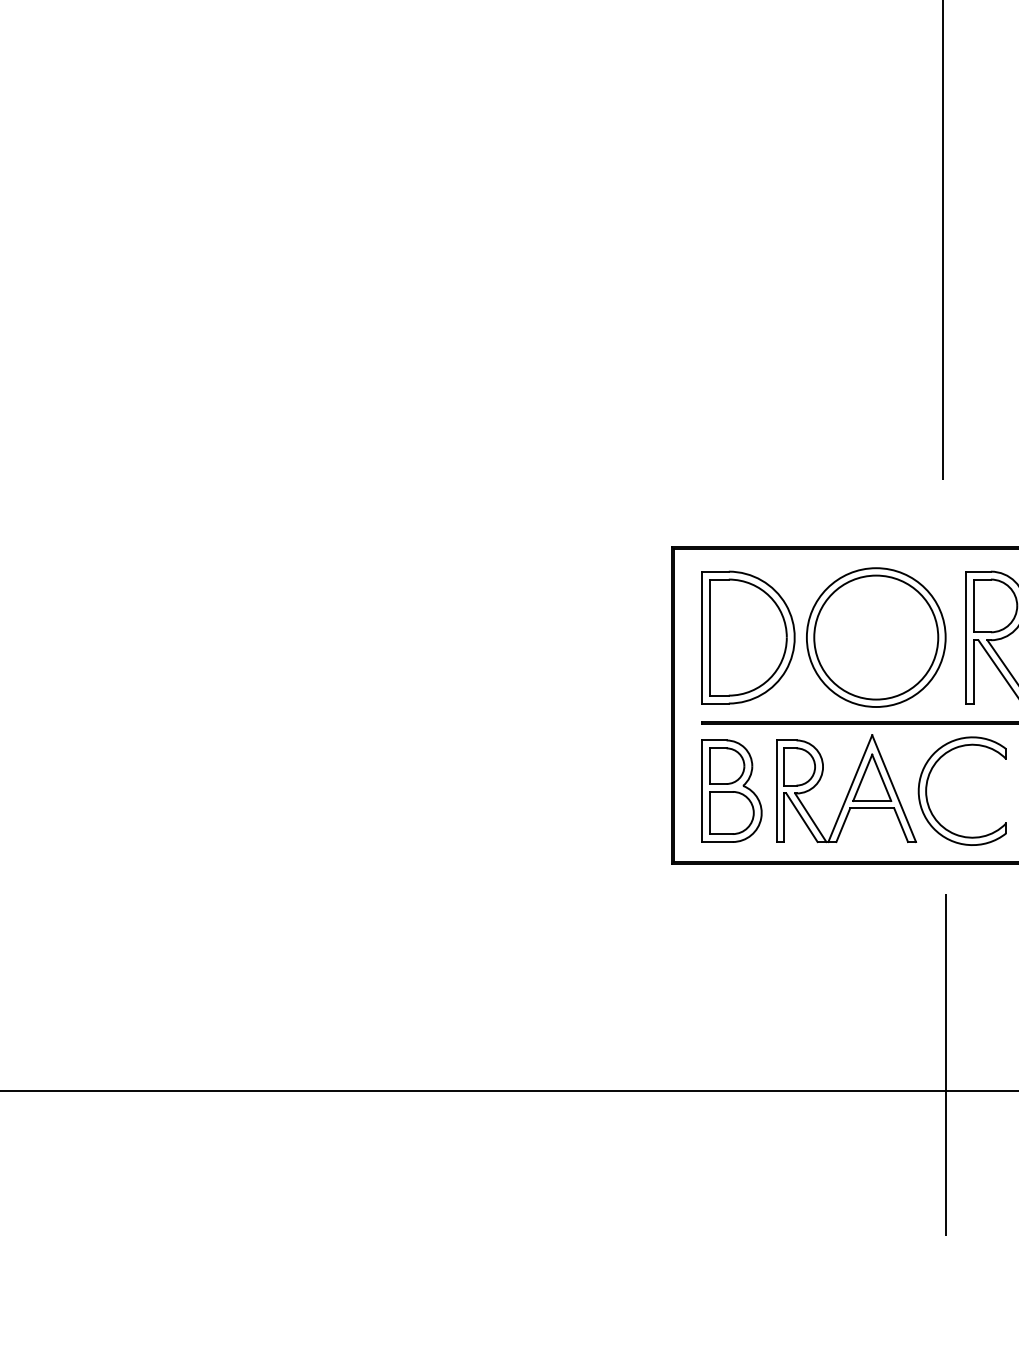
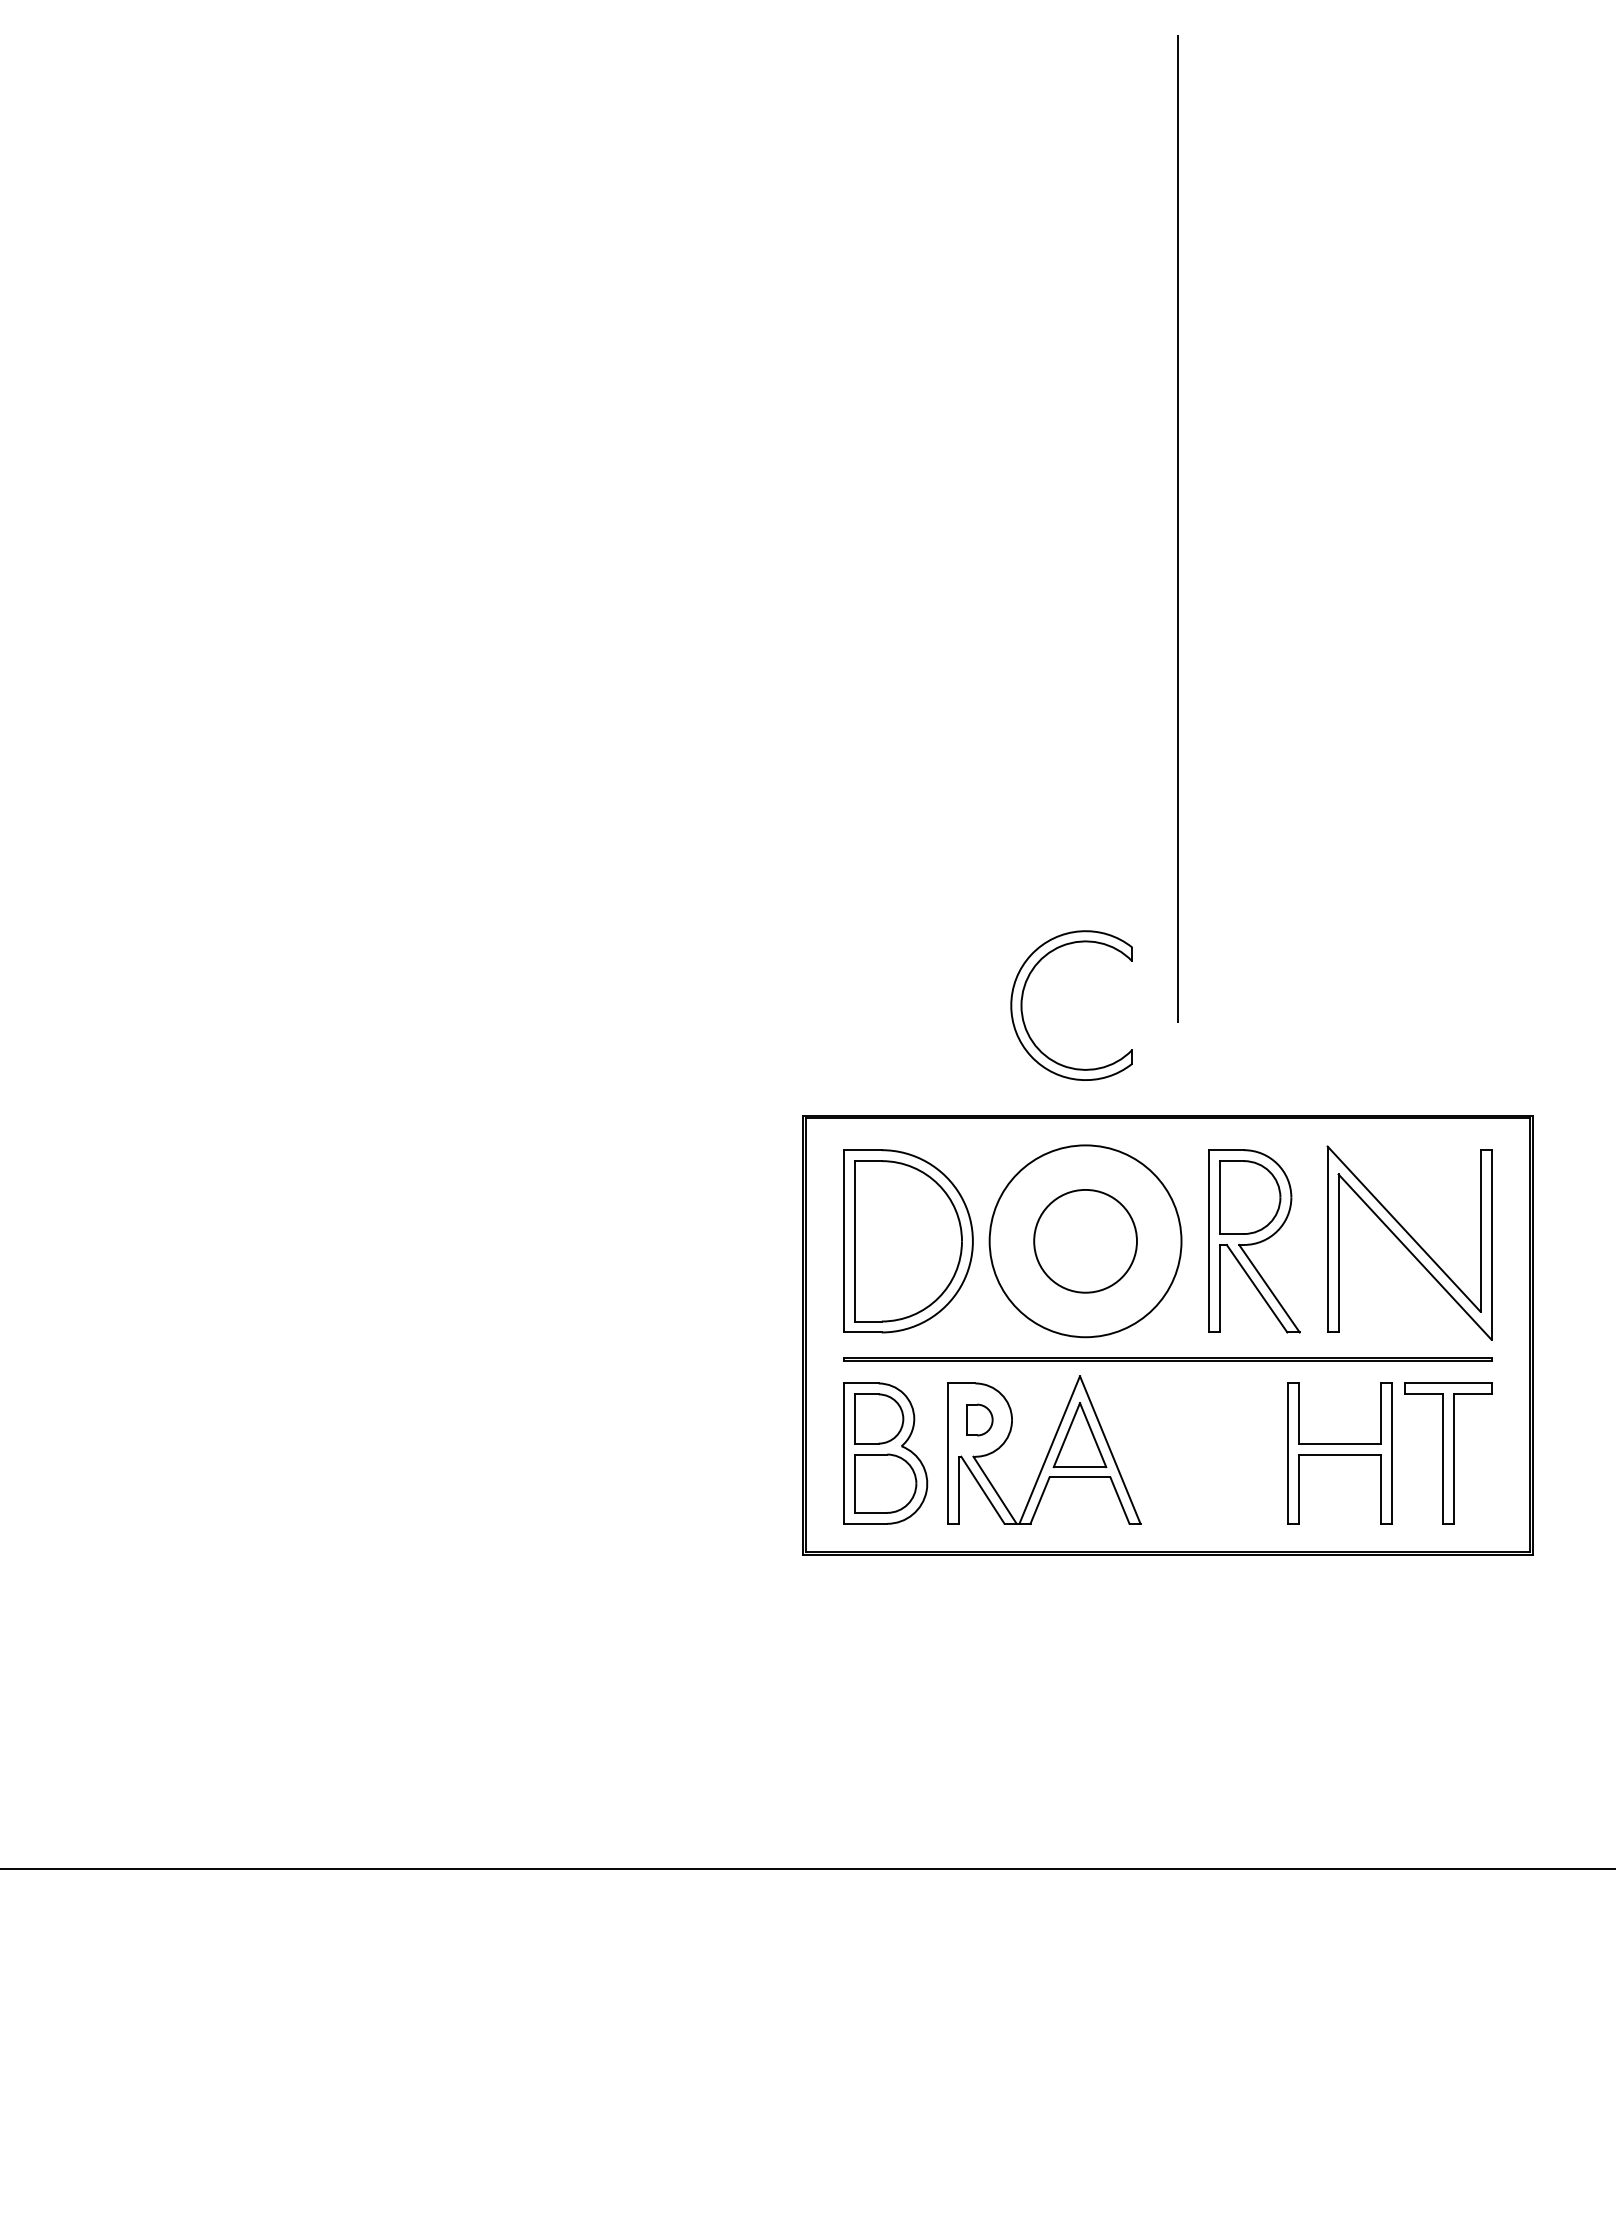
circle: (876, 637) -> (1085, 1240), size x0.6
part: (799, 766) -> (979, 1419), size x0.6
part: (927, 784) -> (1023, 996), moved
line: (945, 1064) -> (1181, 1831), removed

